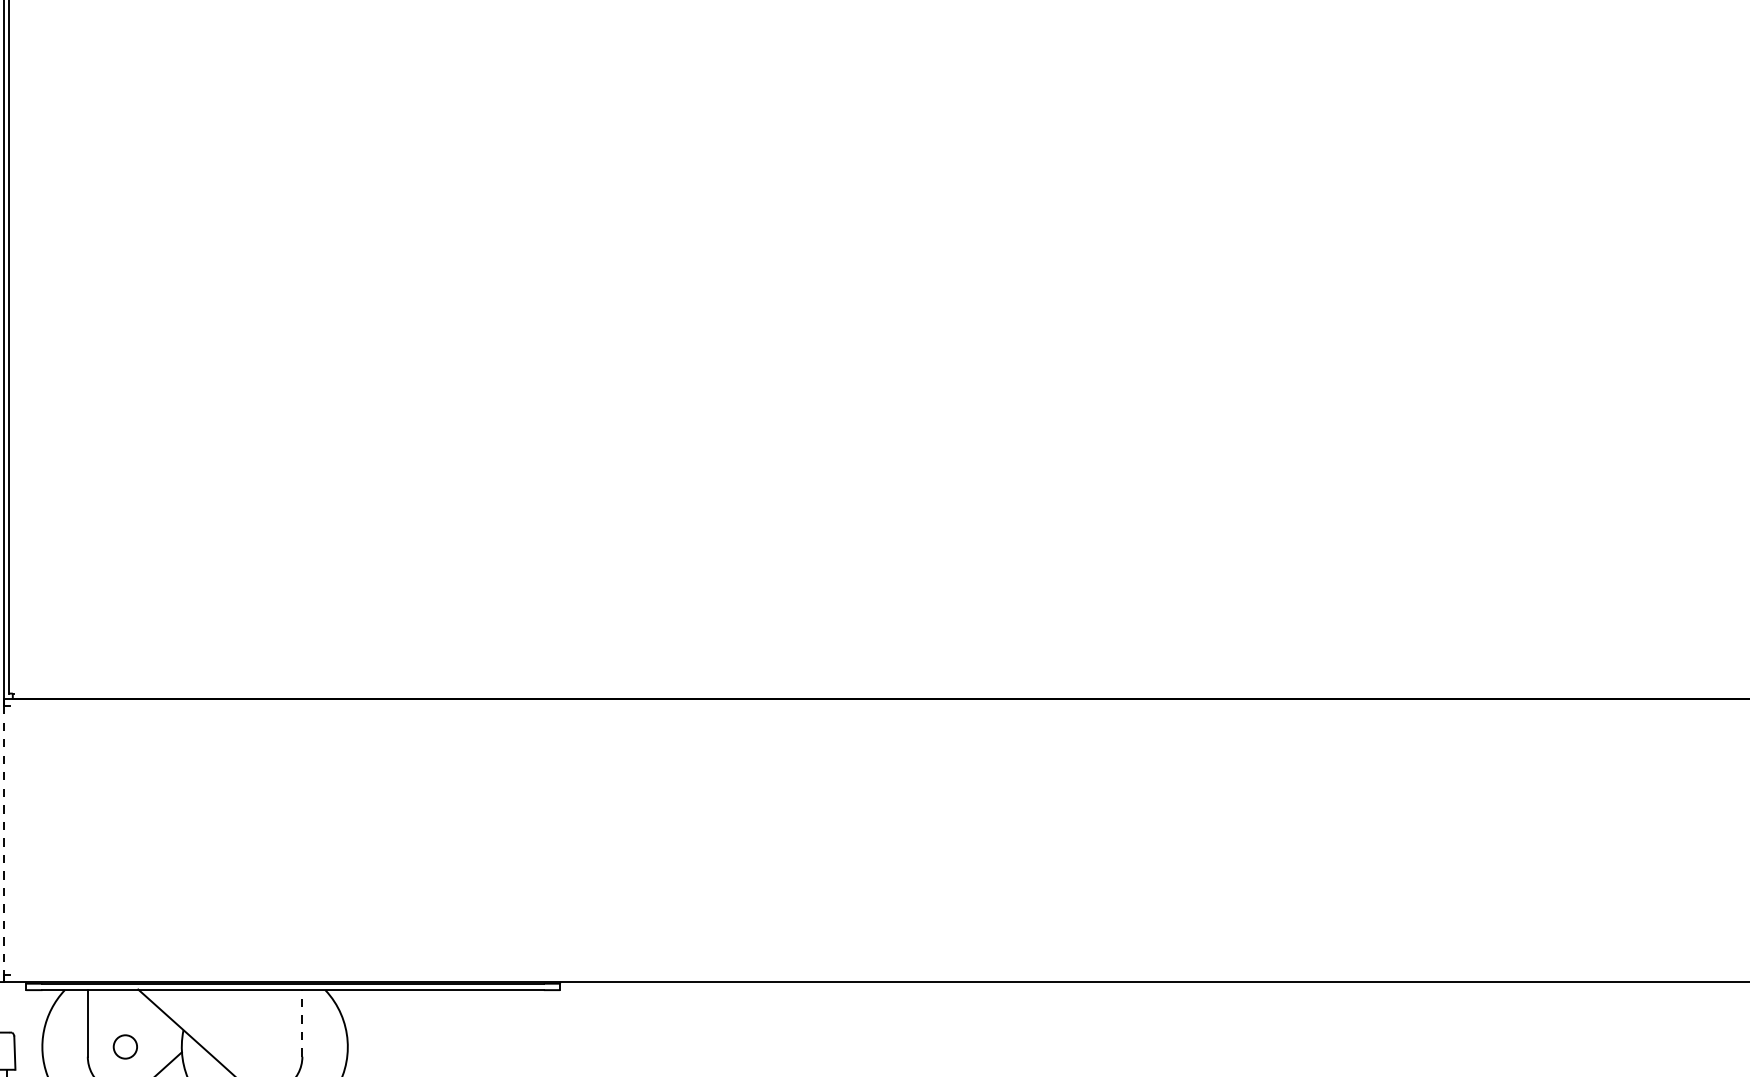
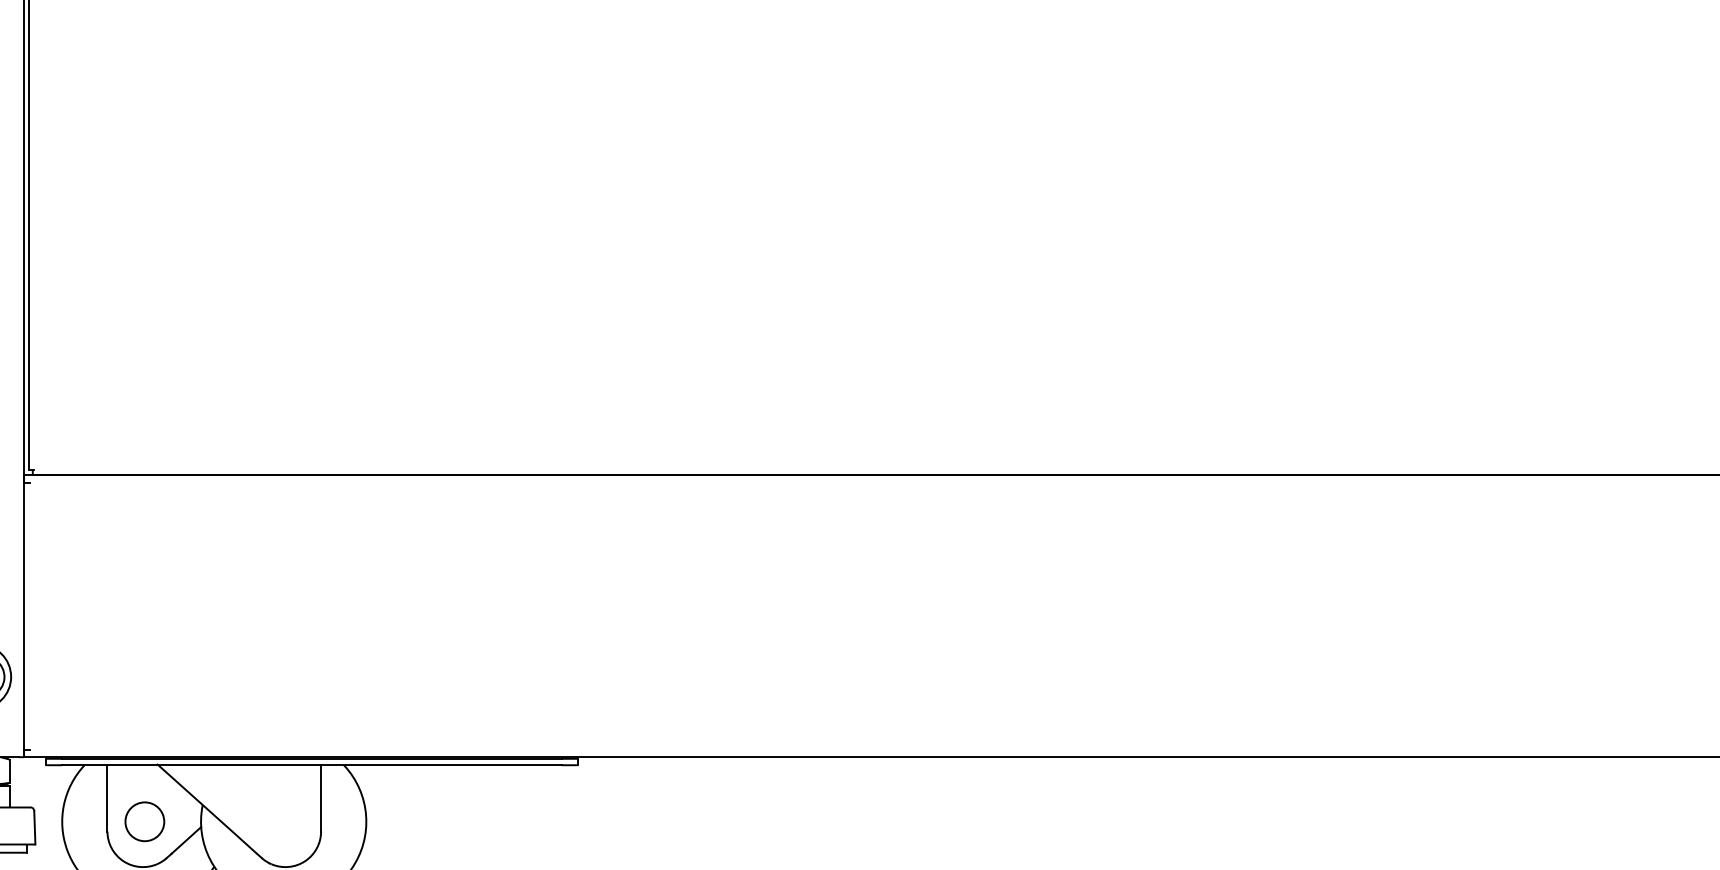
line: (4, 841) -> (24, 617), dashed -> solid
line: (302, 1022) -> (321, 797), dashed -> solid
circle: (125, 1046) -> (144, 821), size x1.67

